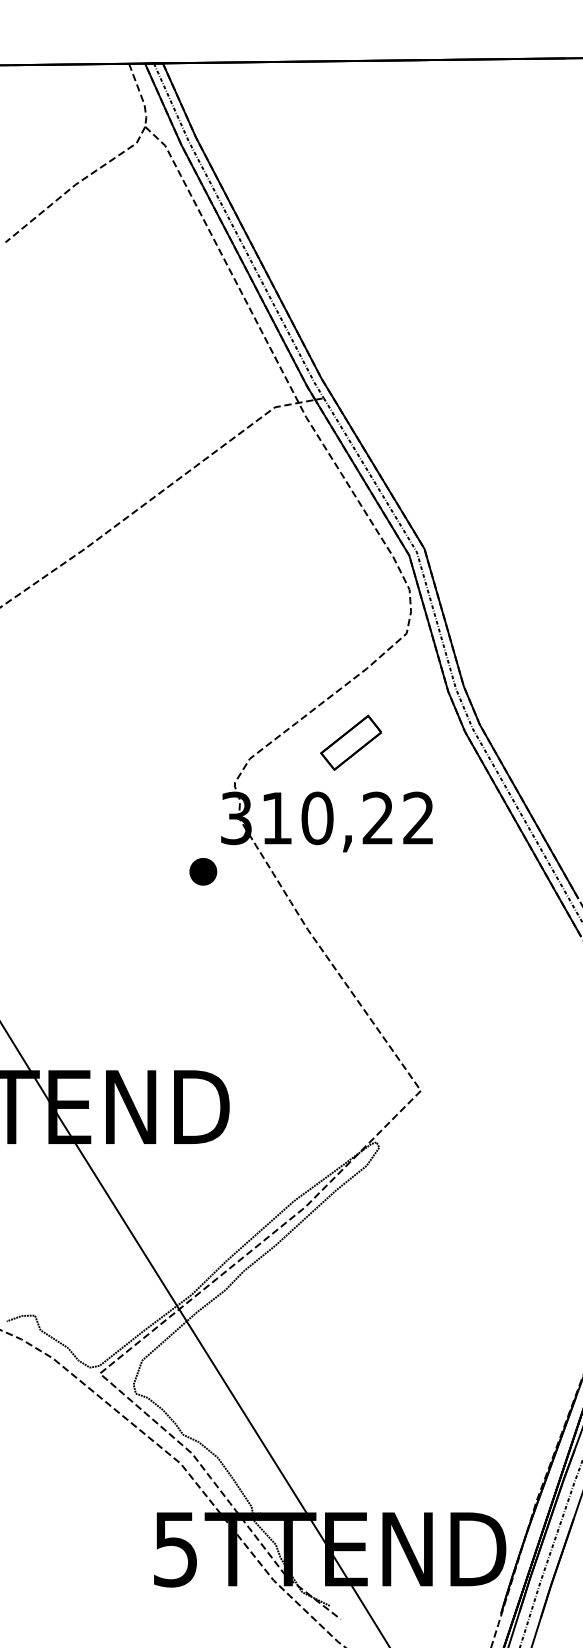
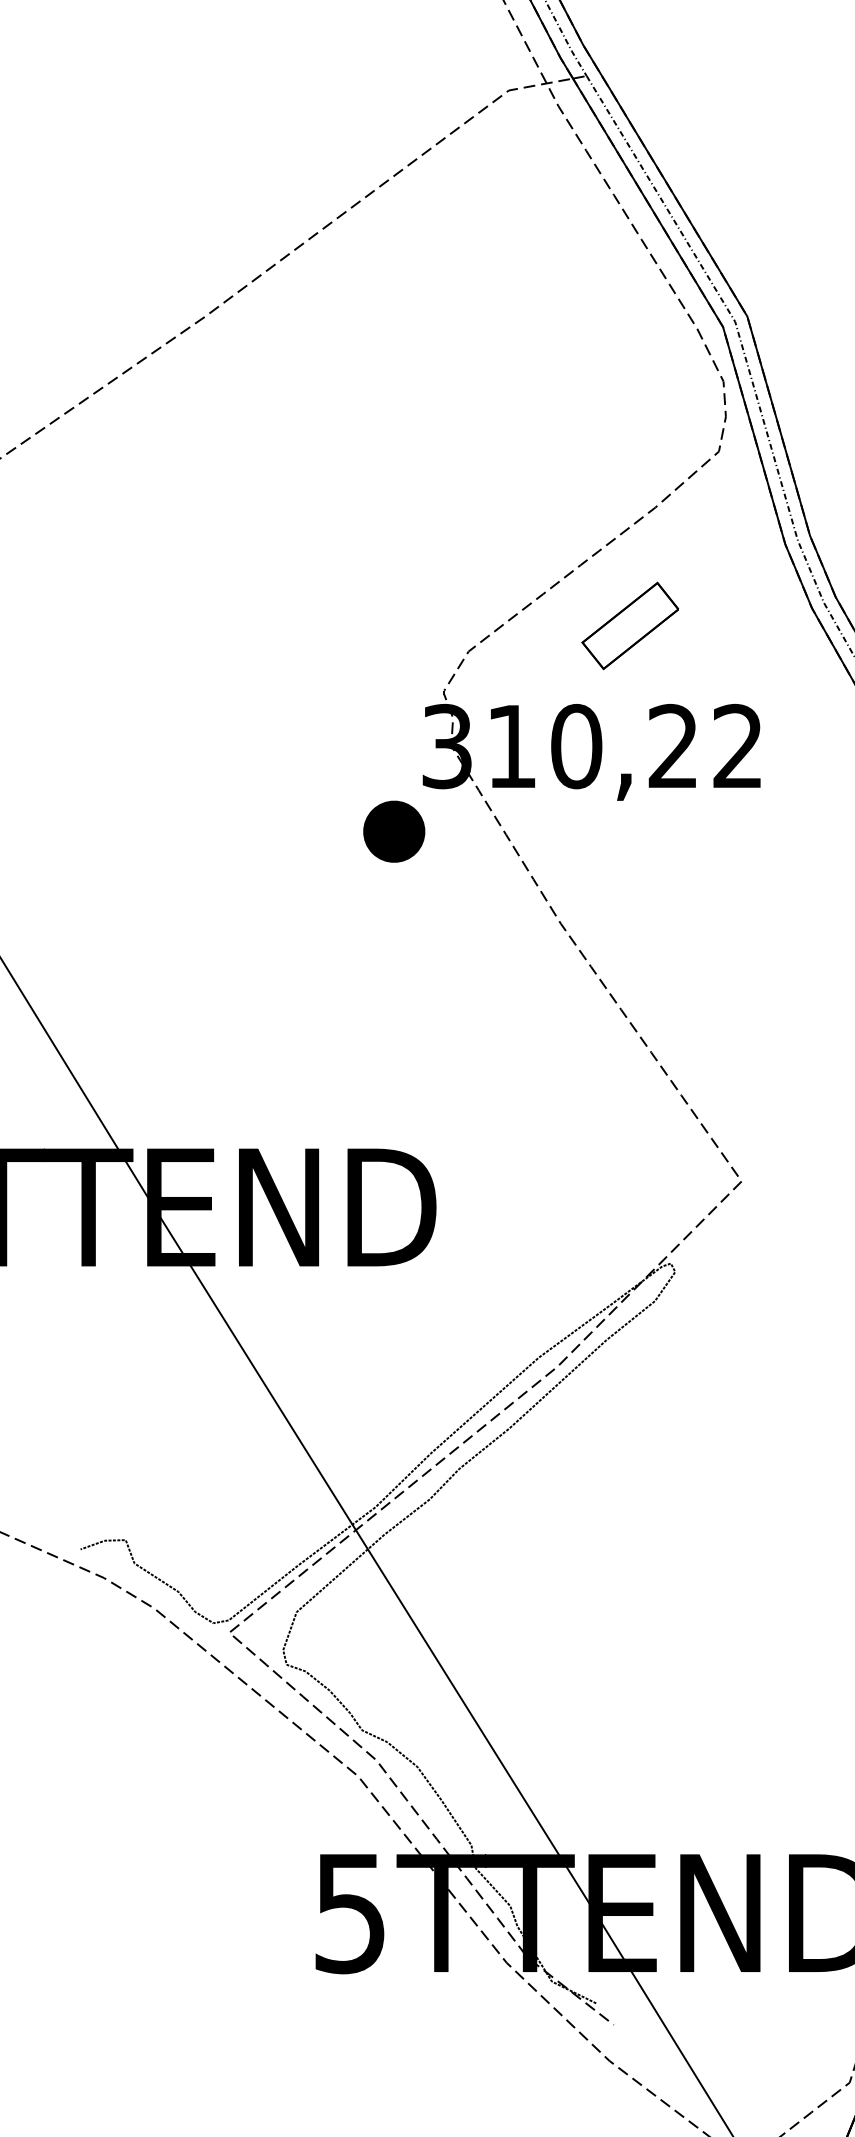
part: (203, 871) -> (394, 831), size x1.4

